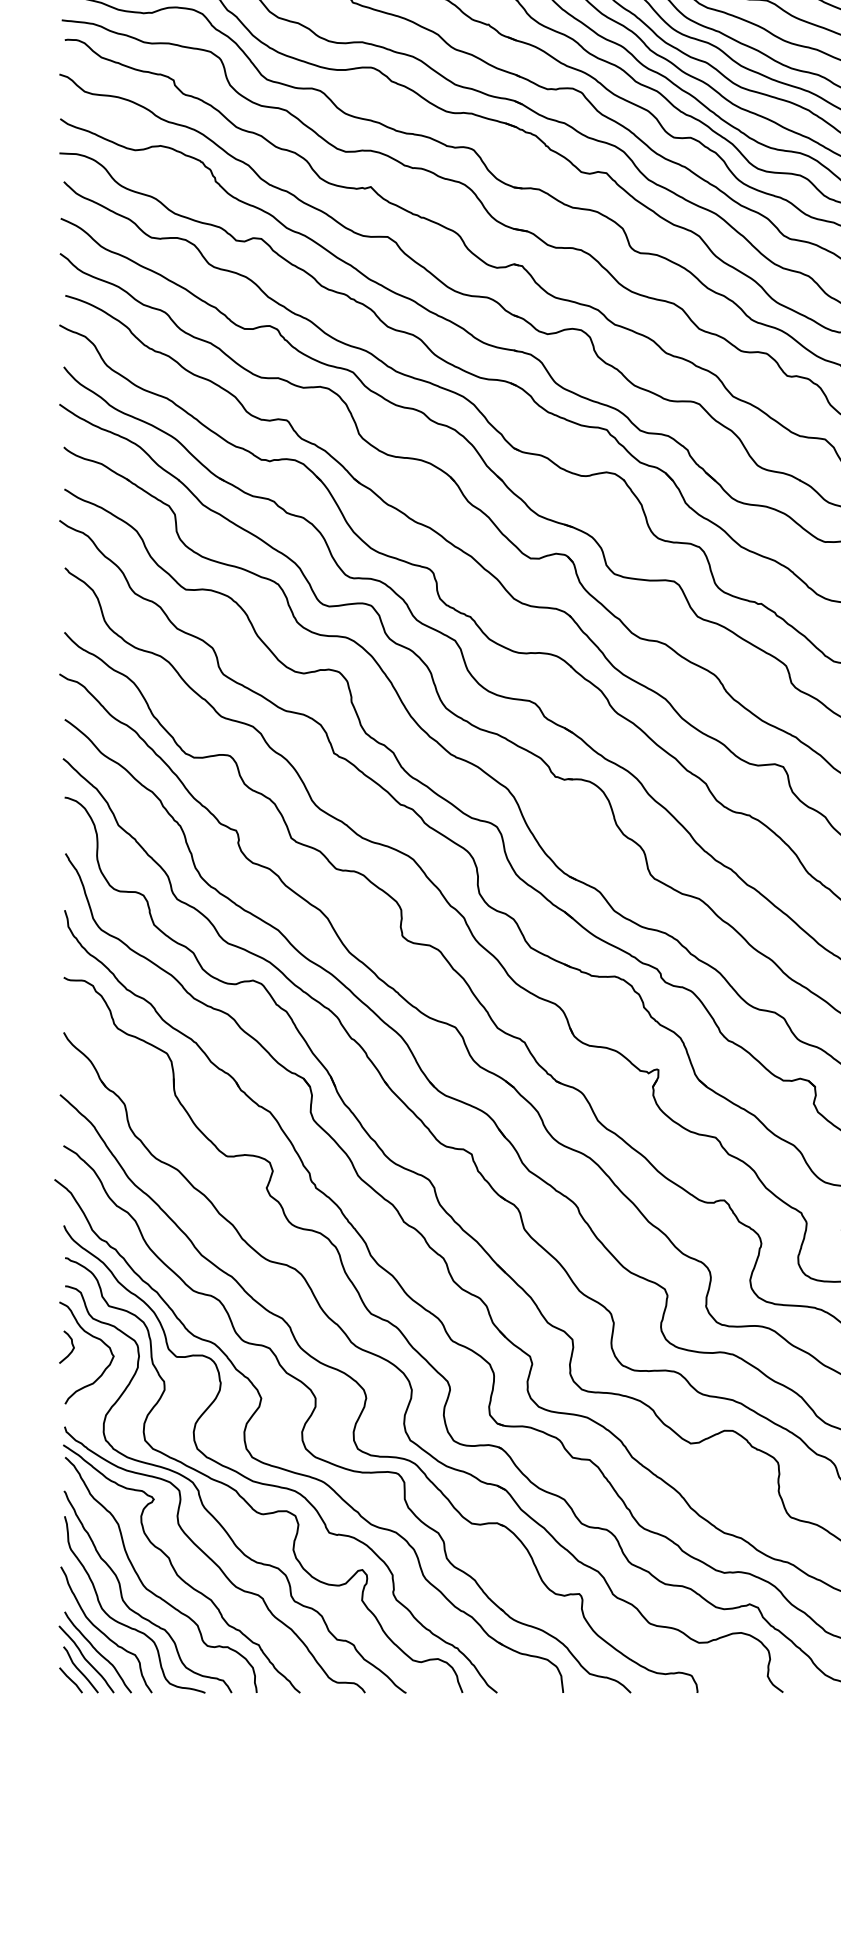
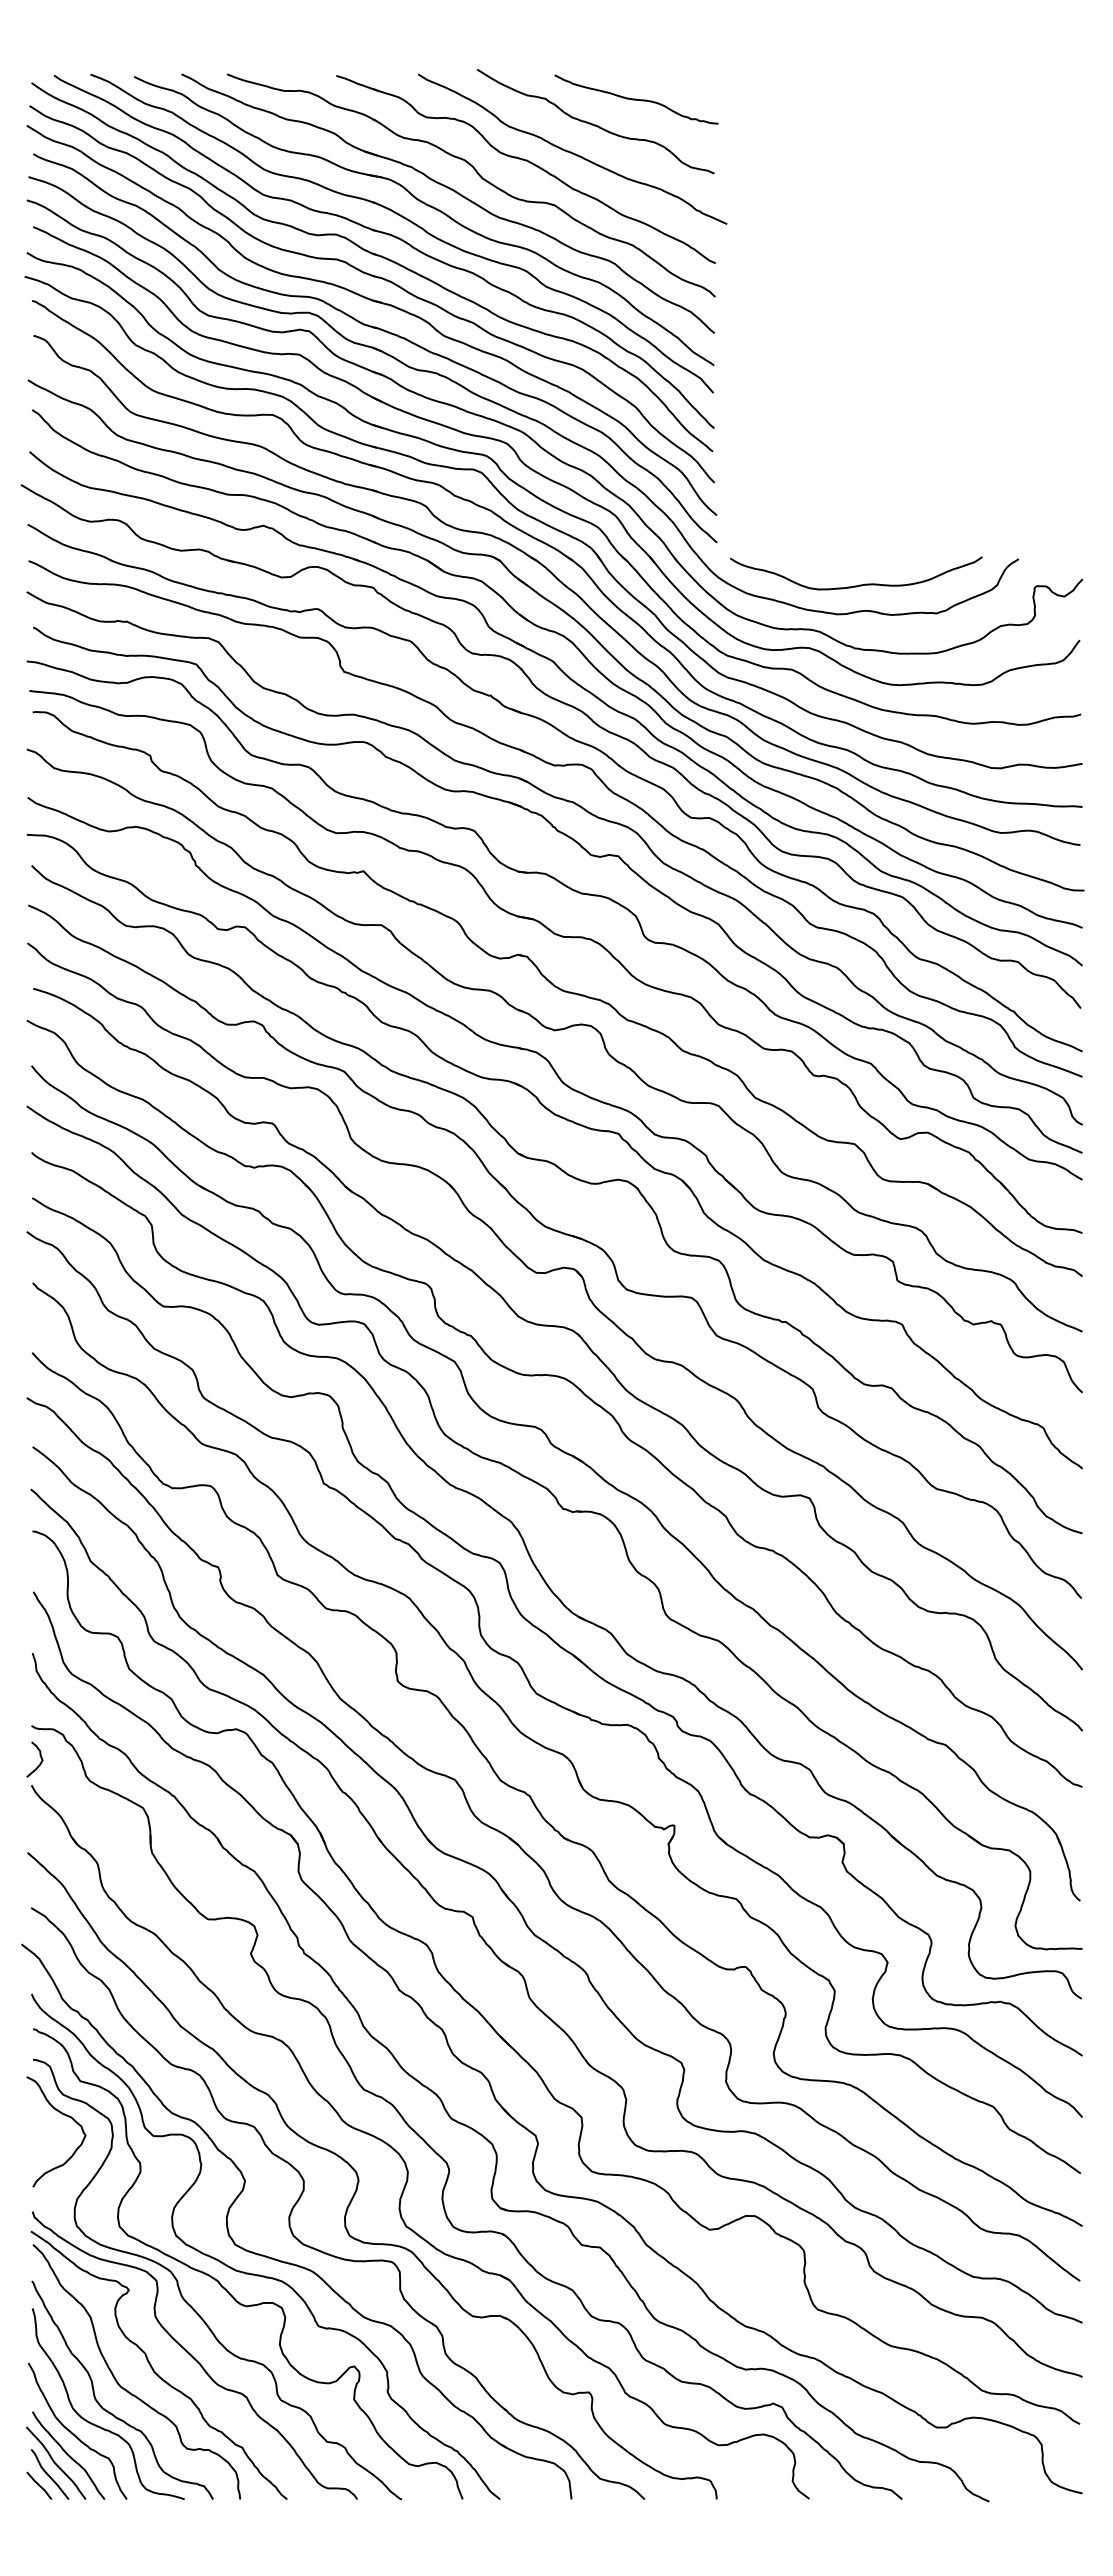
curve: (72, 1346) -> (40, 1758), moved

